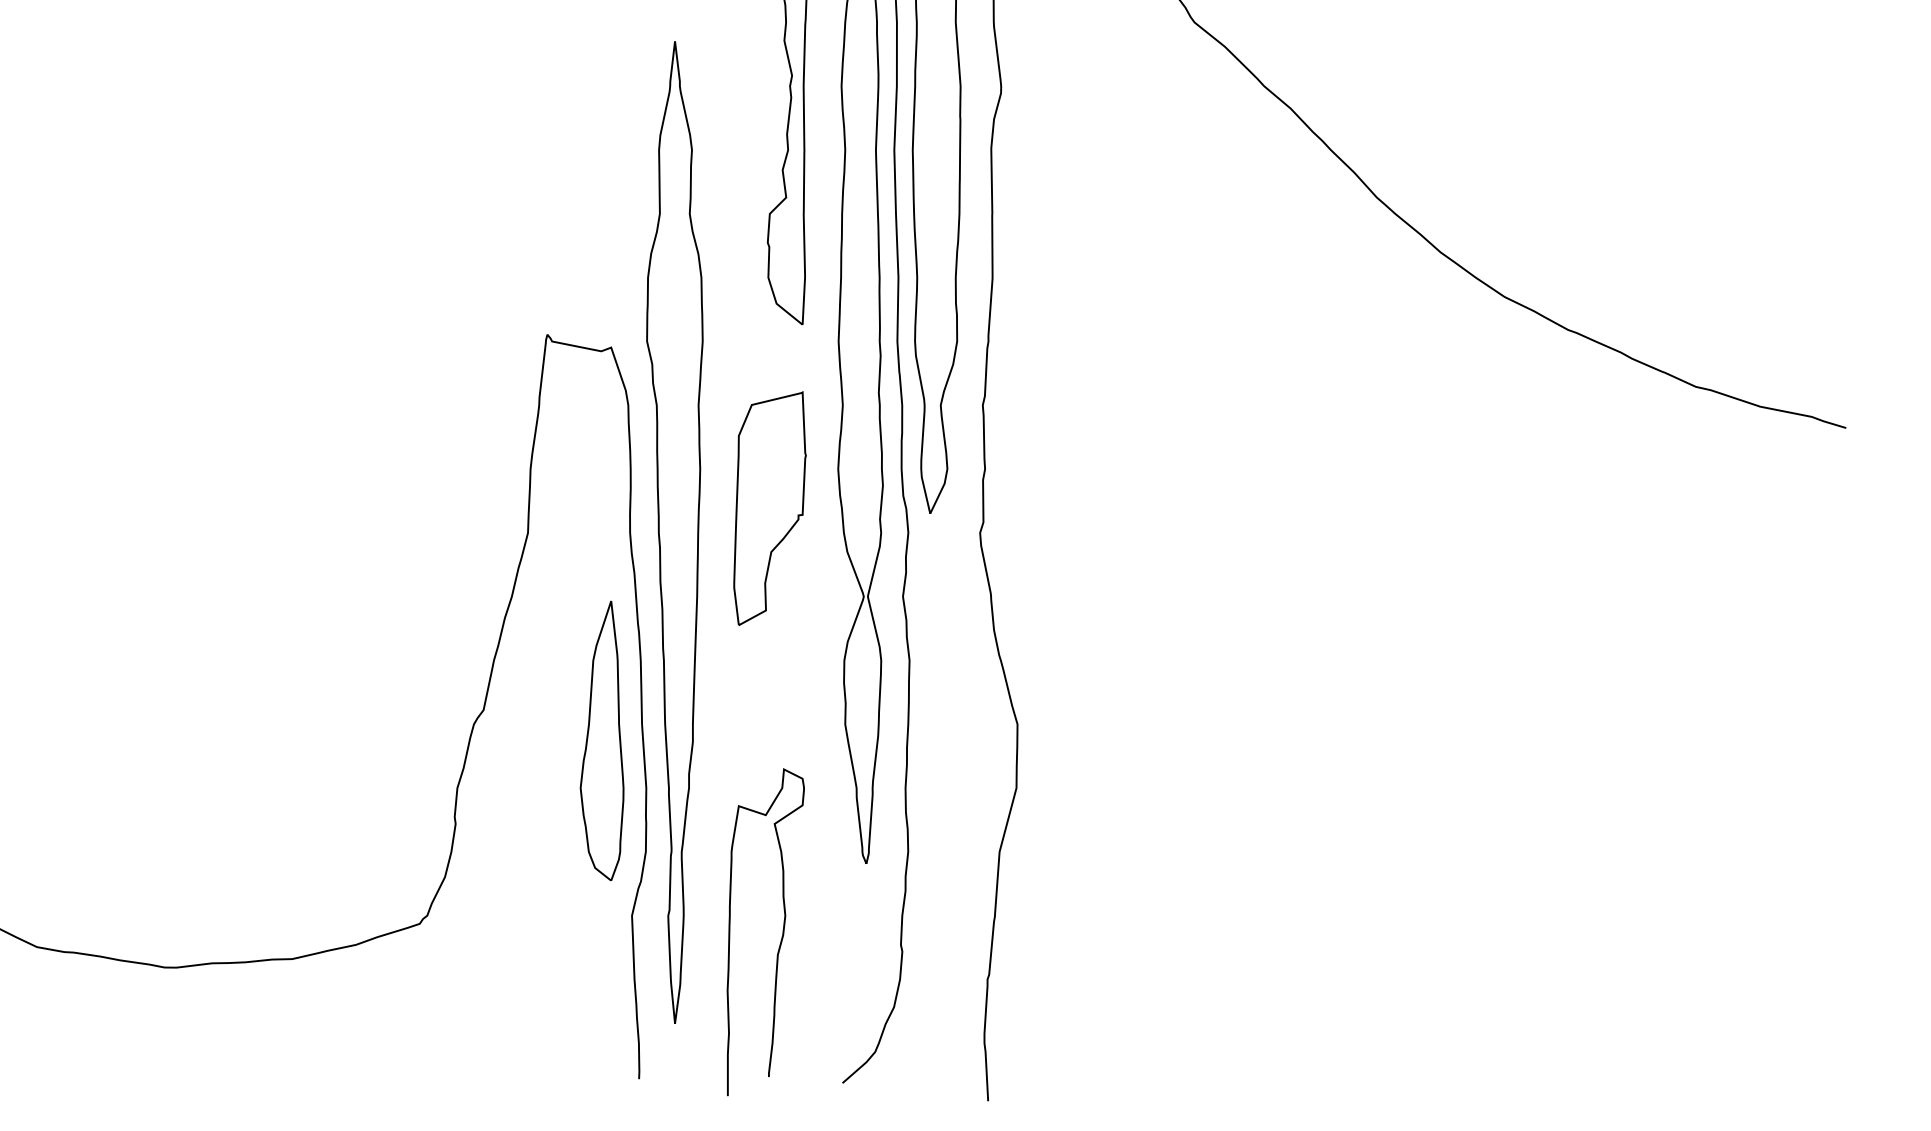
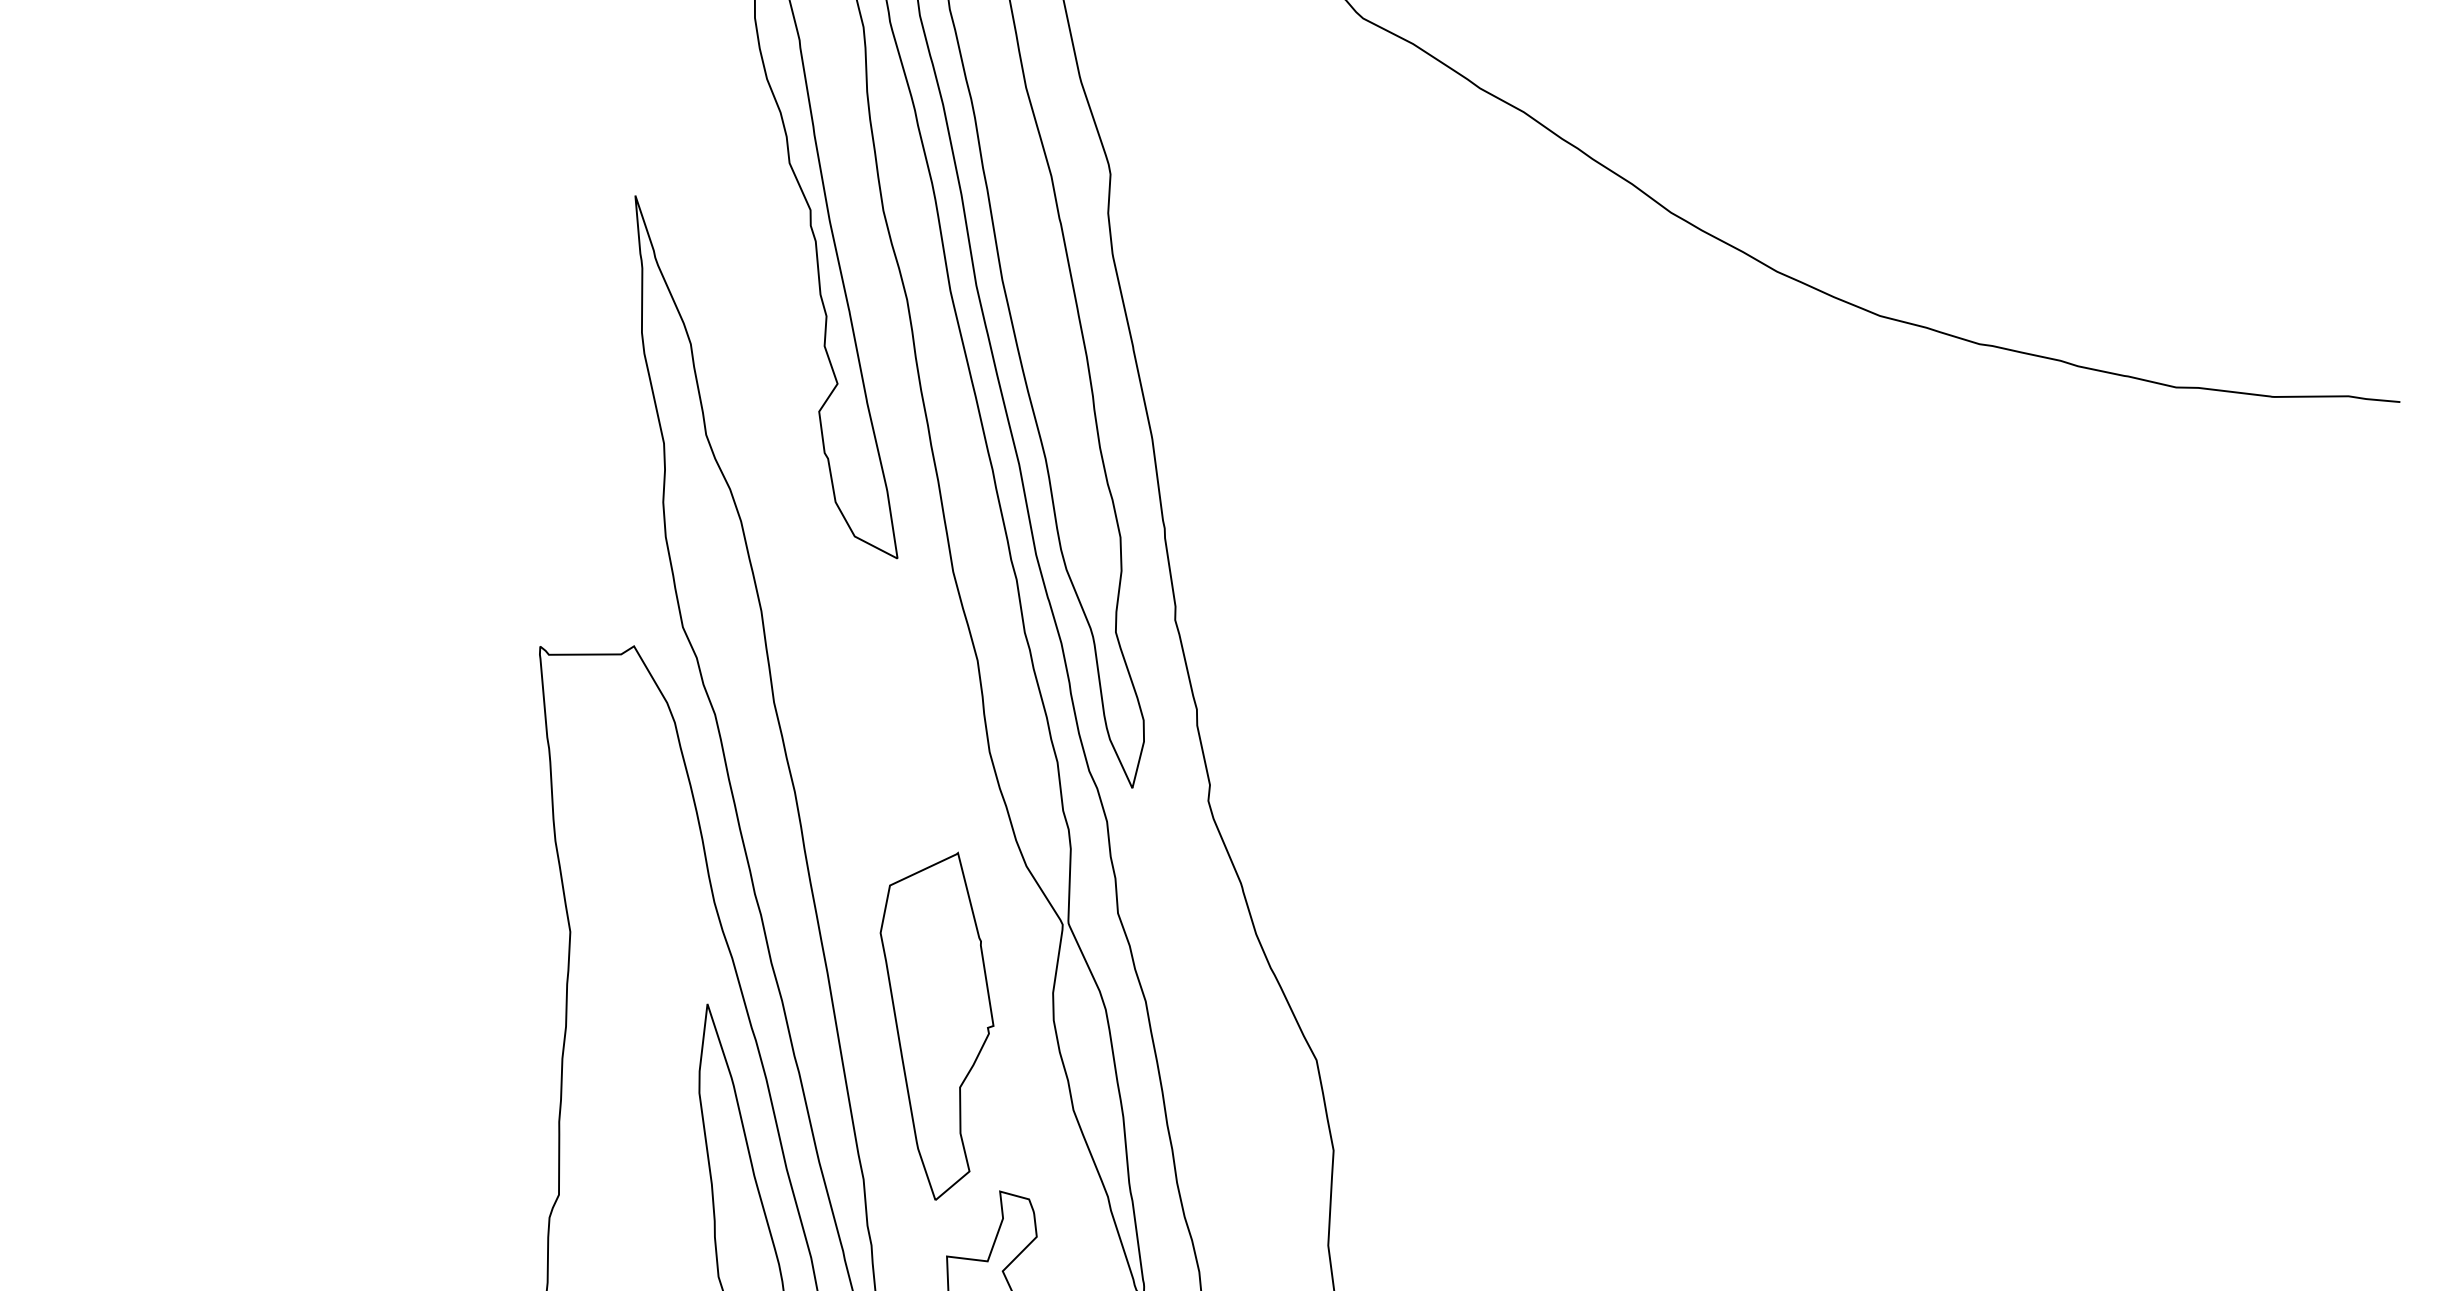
part: (769, 508) -> (944, 1026), moved

